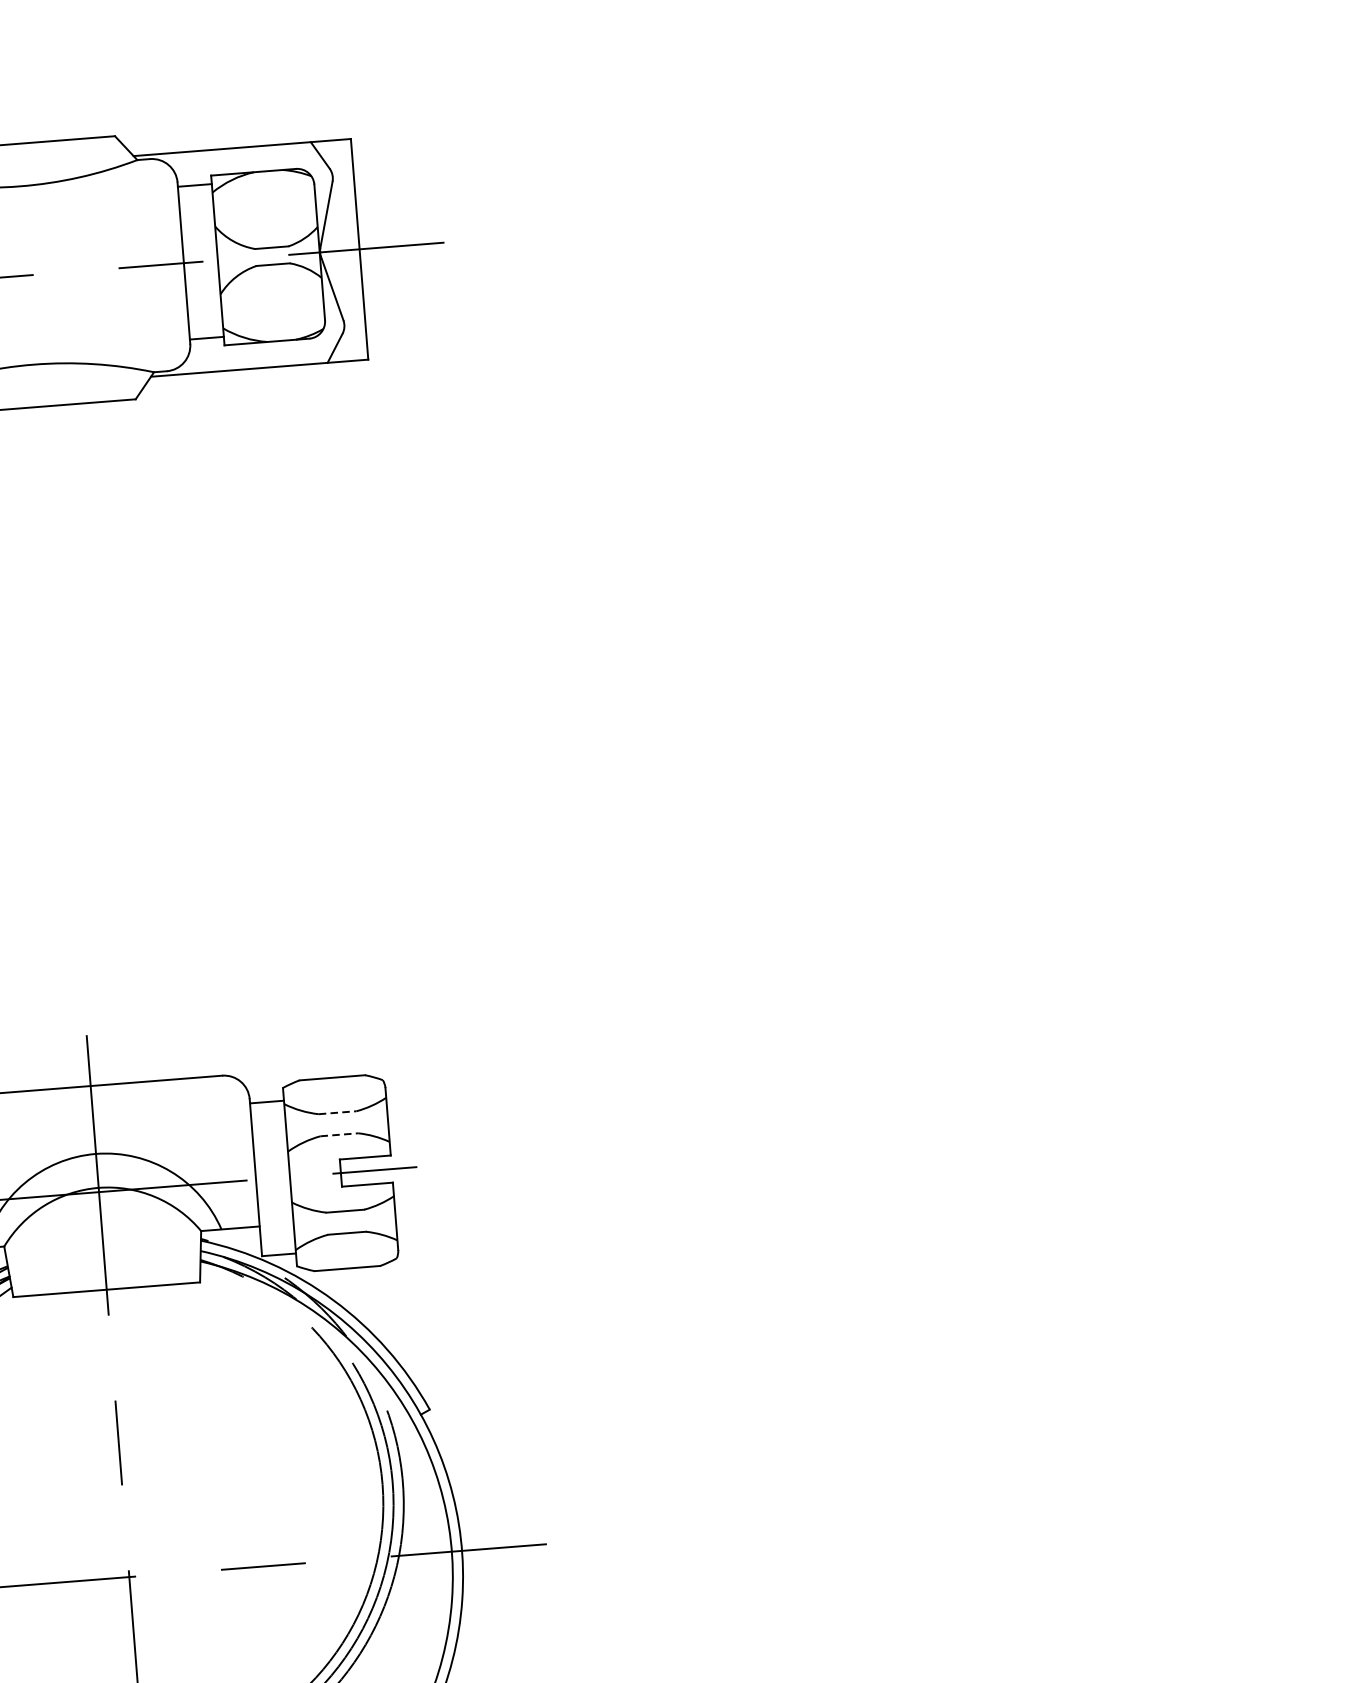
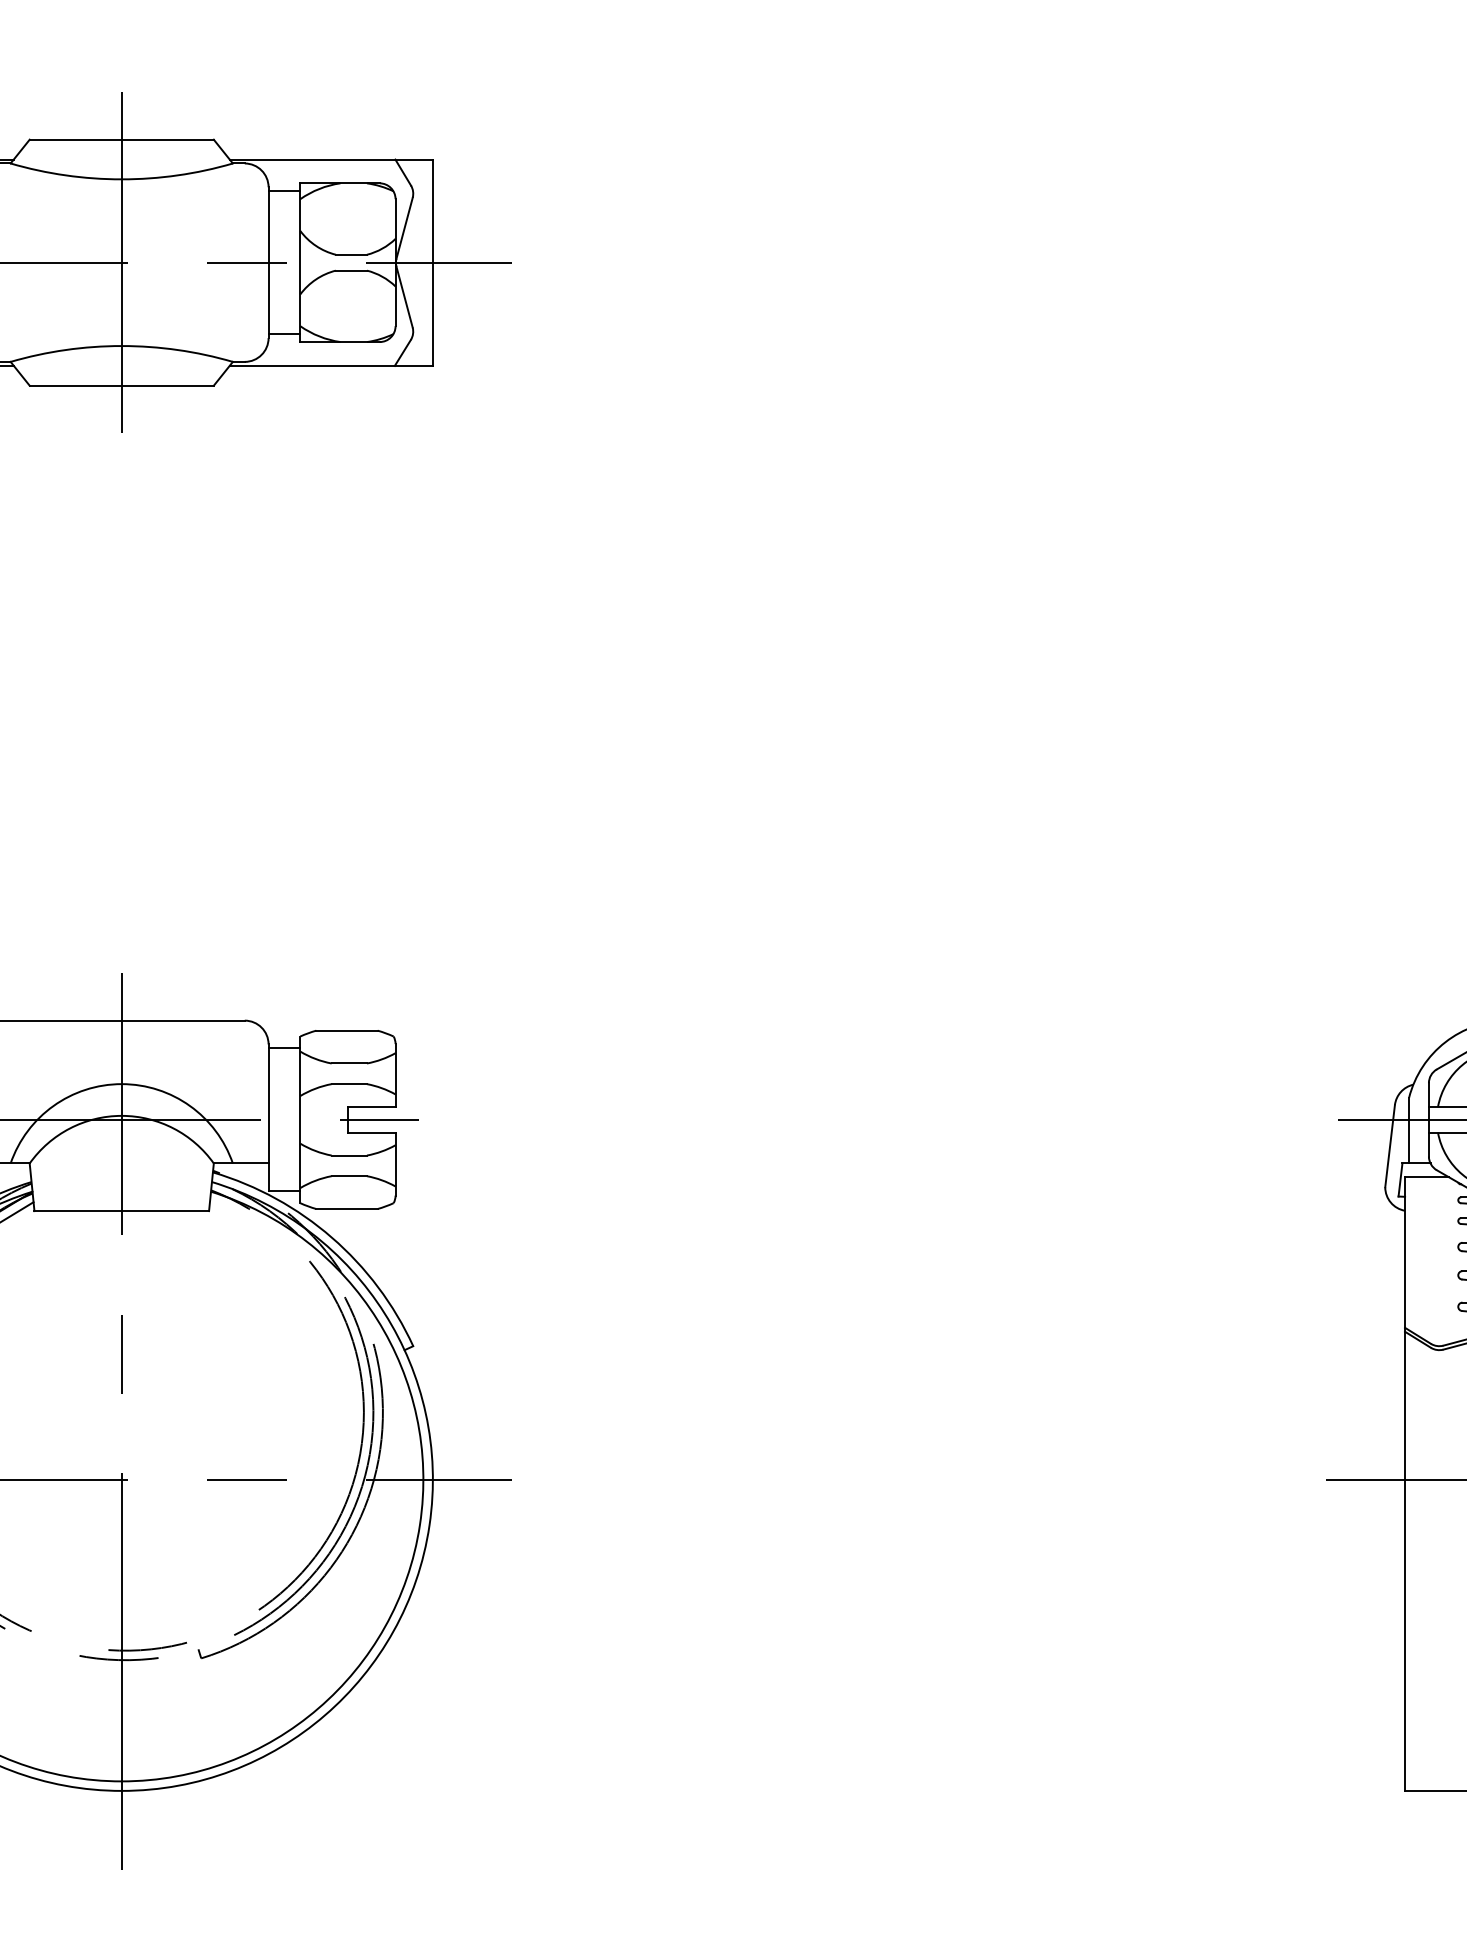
line: (26, 275) -> (121, 262), added
line: (337, 1112) -> (349, 1063), dashed -> solid
line: (339, 1135) -> (349, 1084), dashed -> solid

